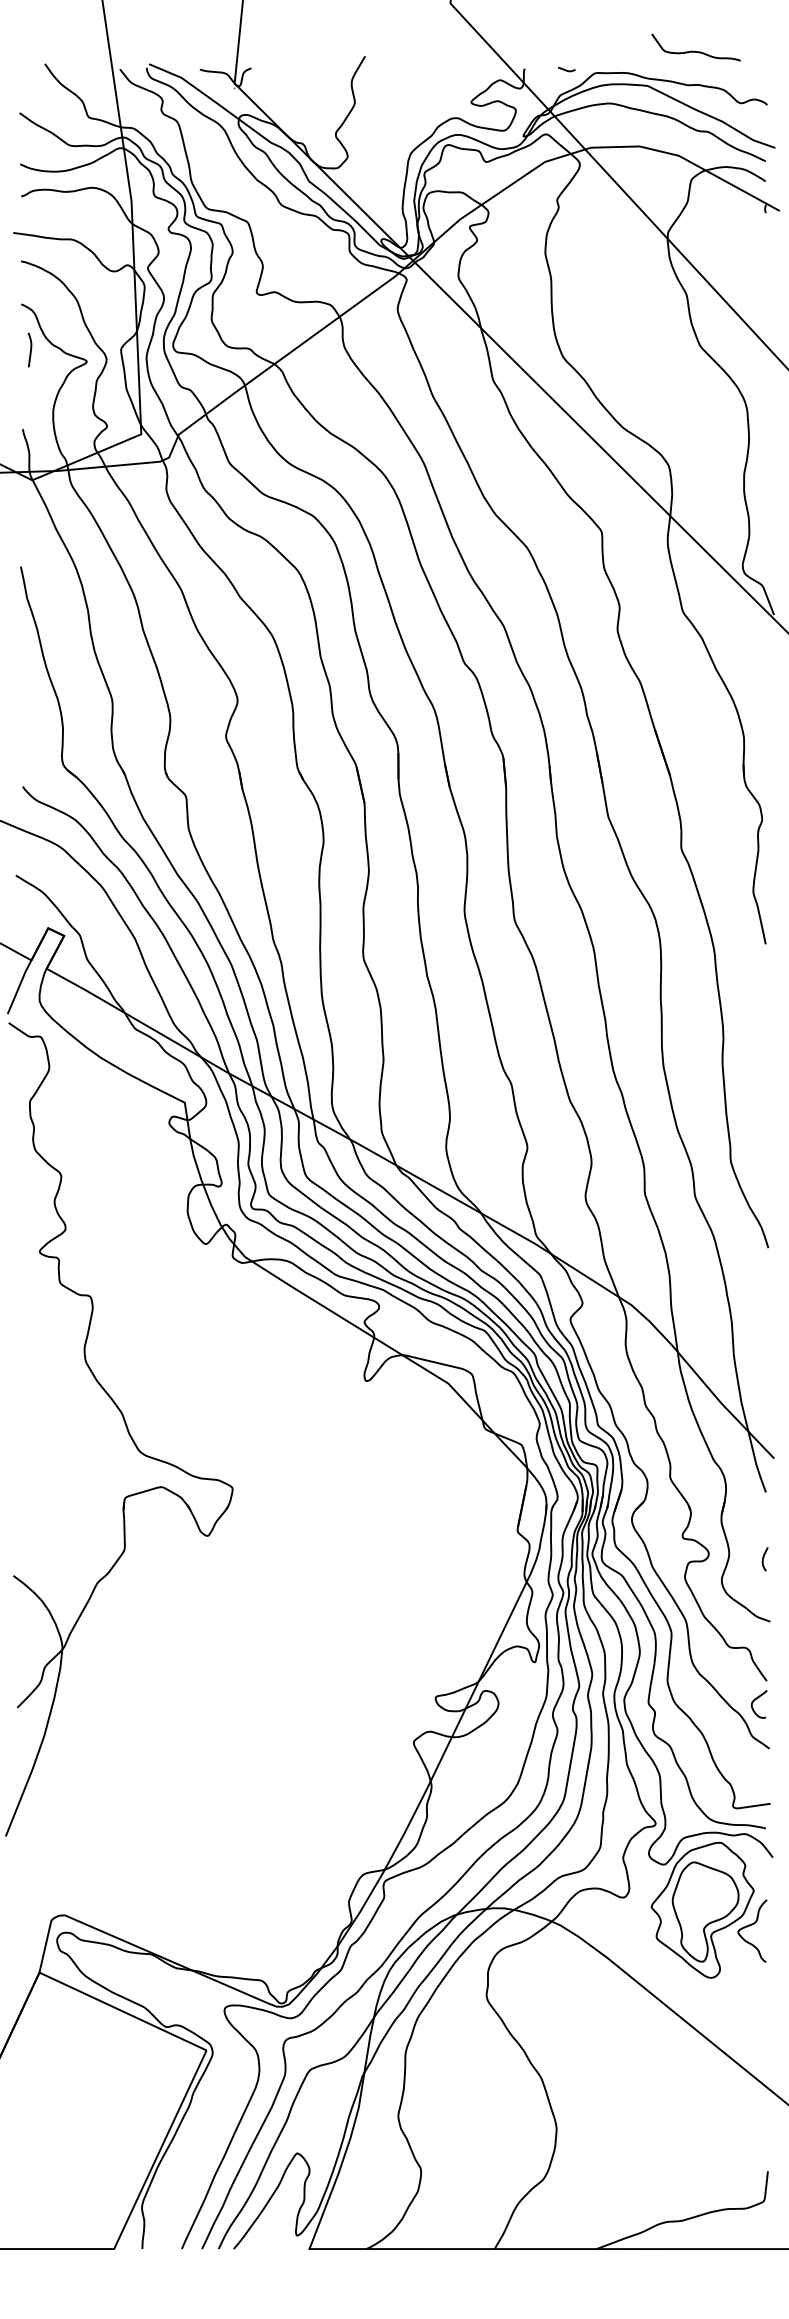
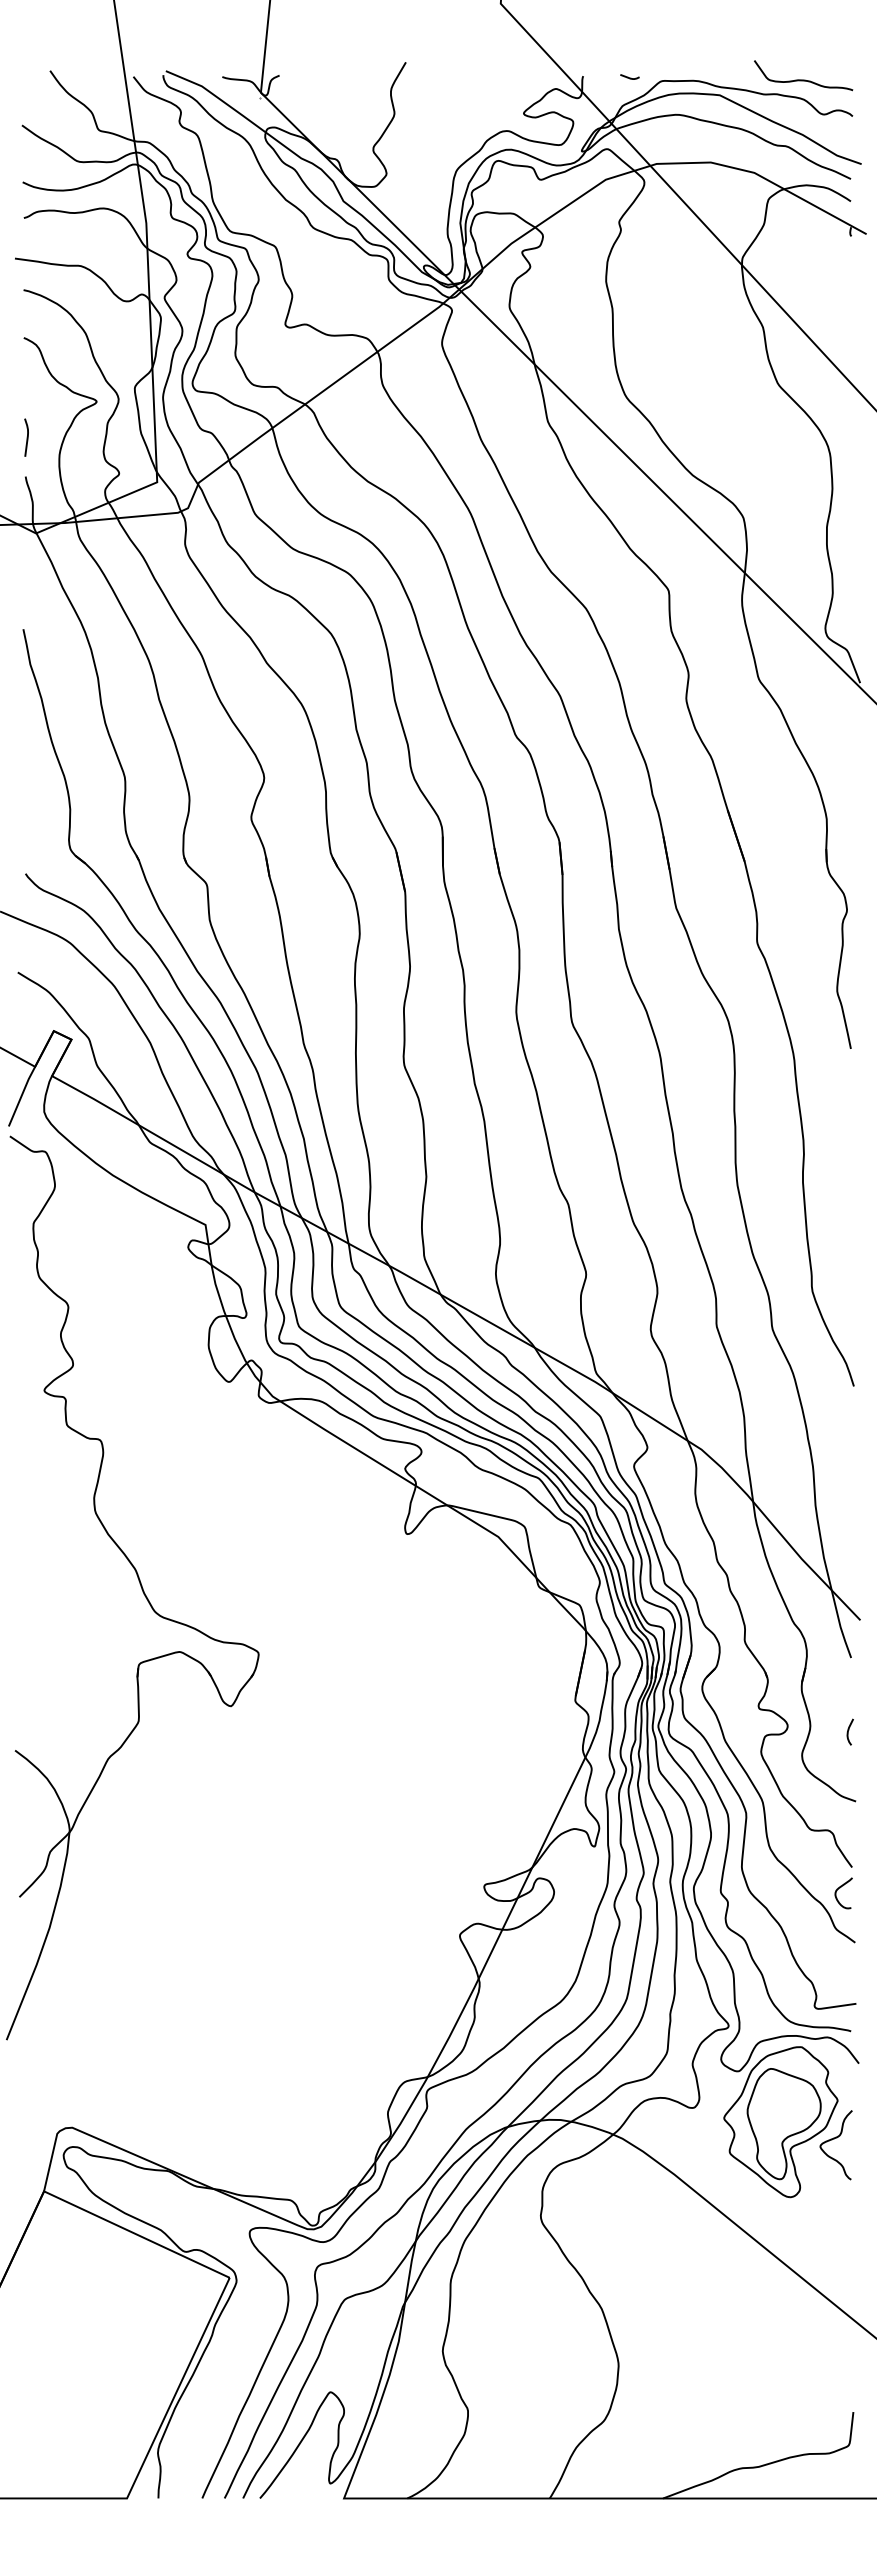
curve: (696, 51) -> (803, 79), moved
curve: (29, 349) -> (26, 437), moved

